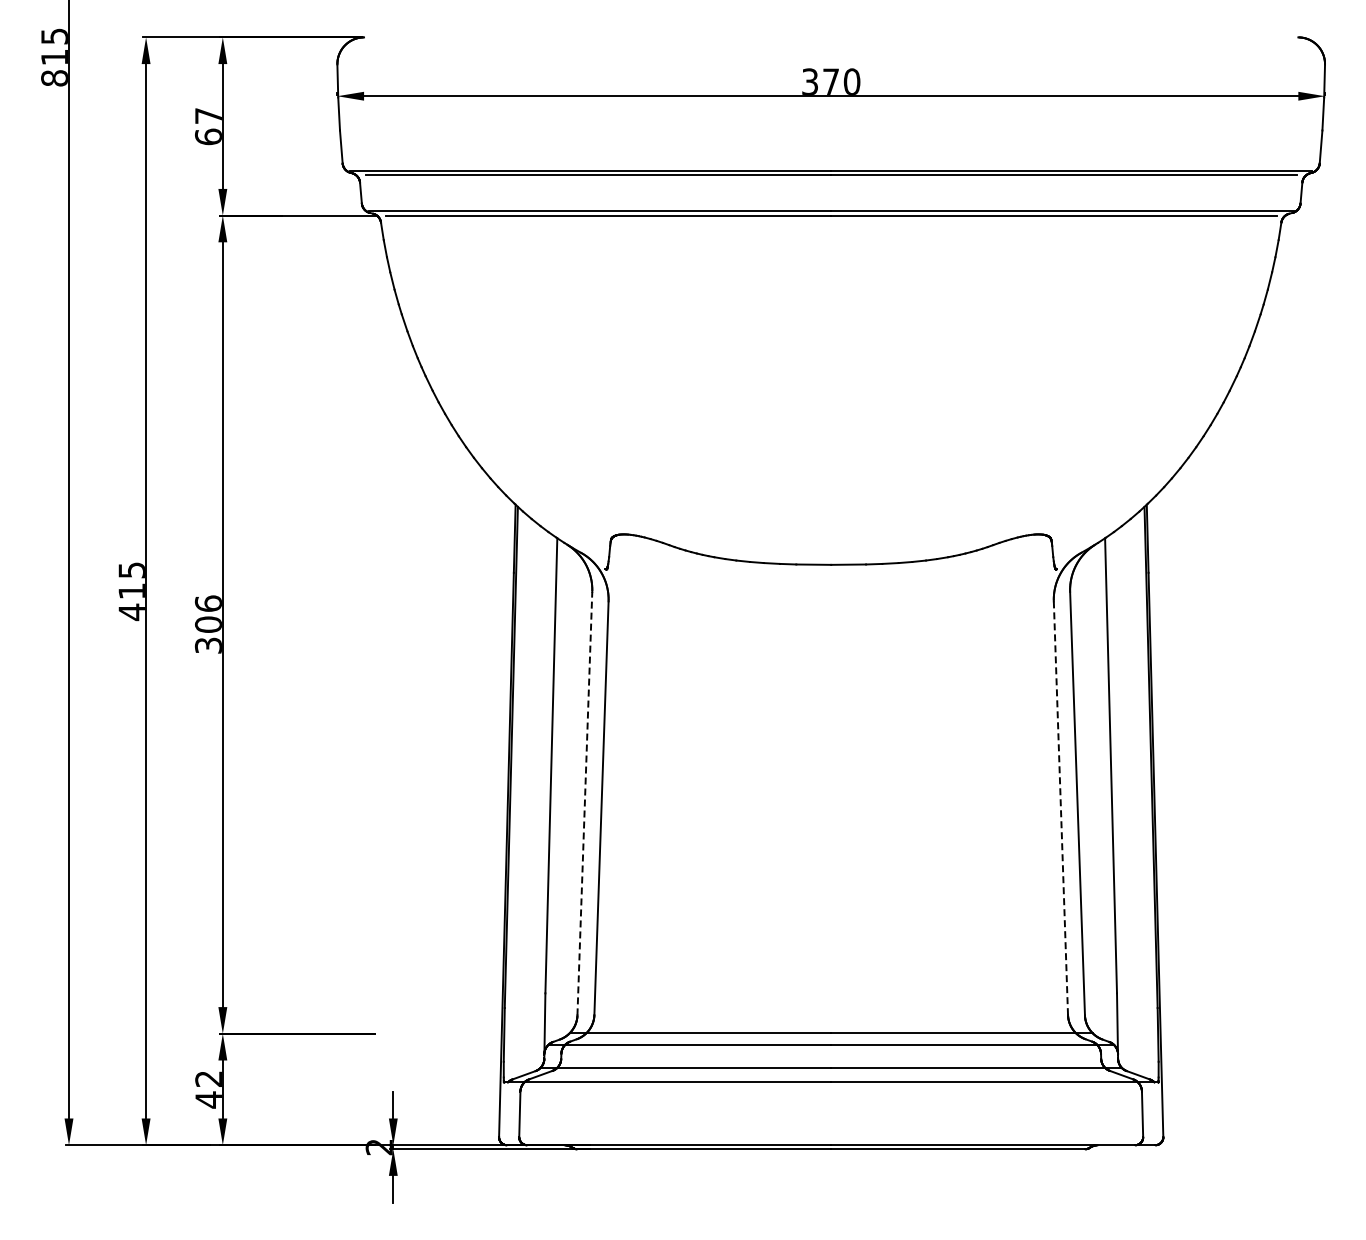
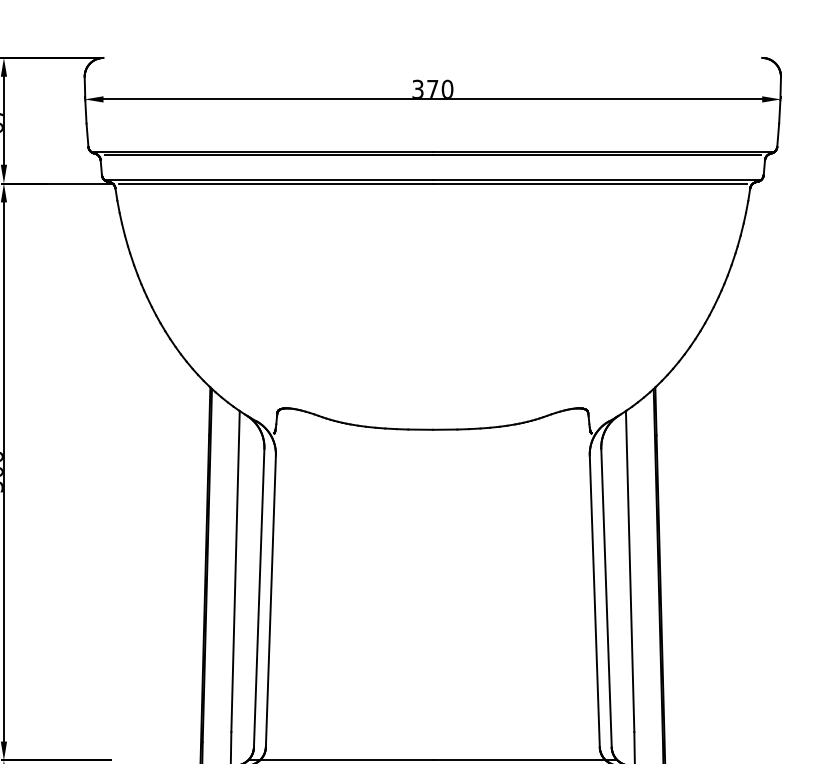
line: (584, 803) -> (258, 598), dashed -> solid
line: (1060, 808) -> (594, 601), dashed -> solid

